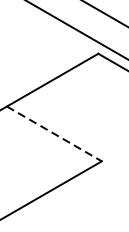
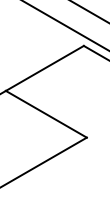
line: (54, 134) -> (46, 114), dashed -> solid

